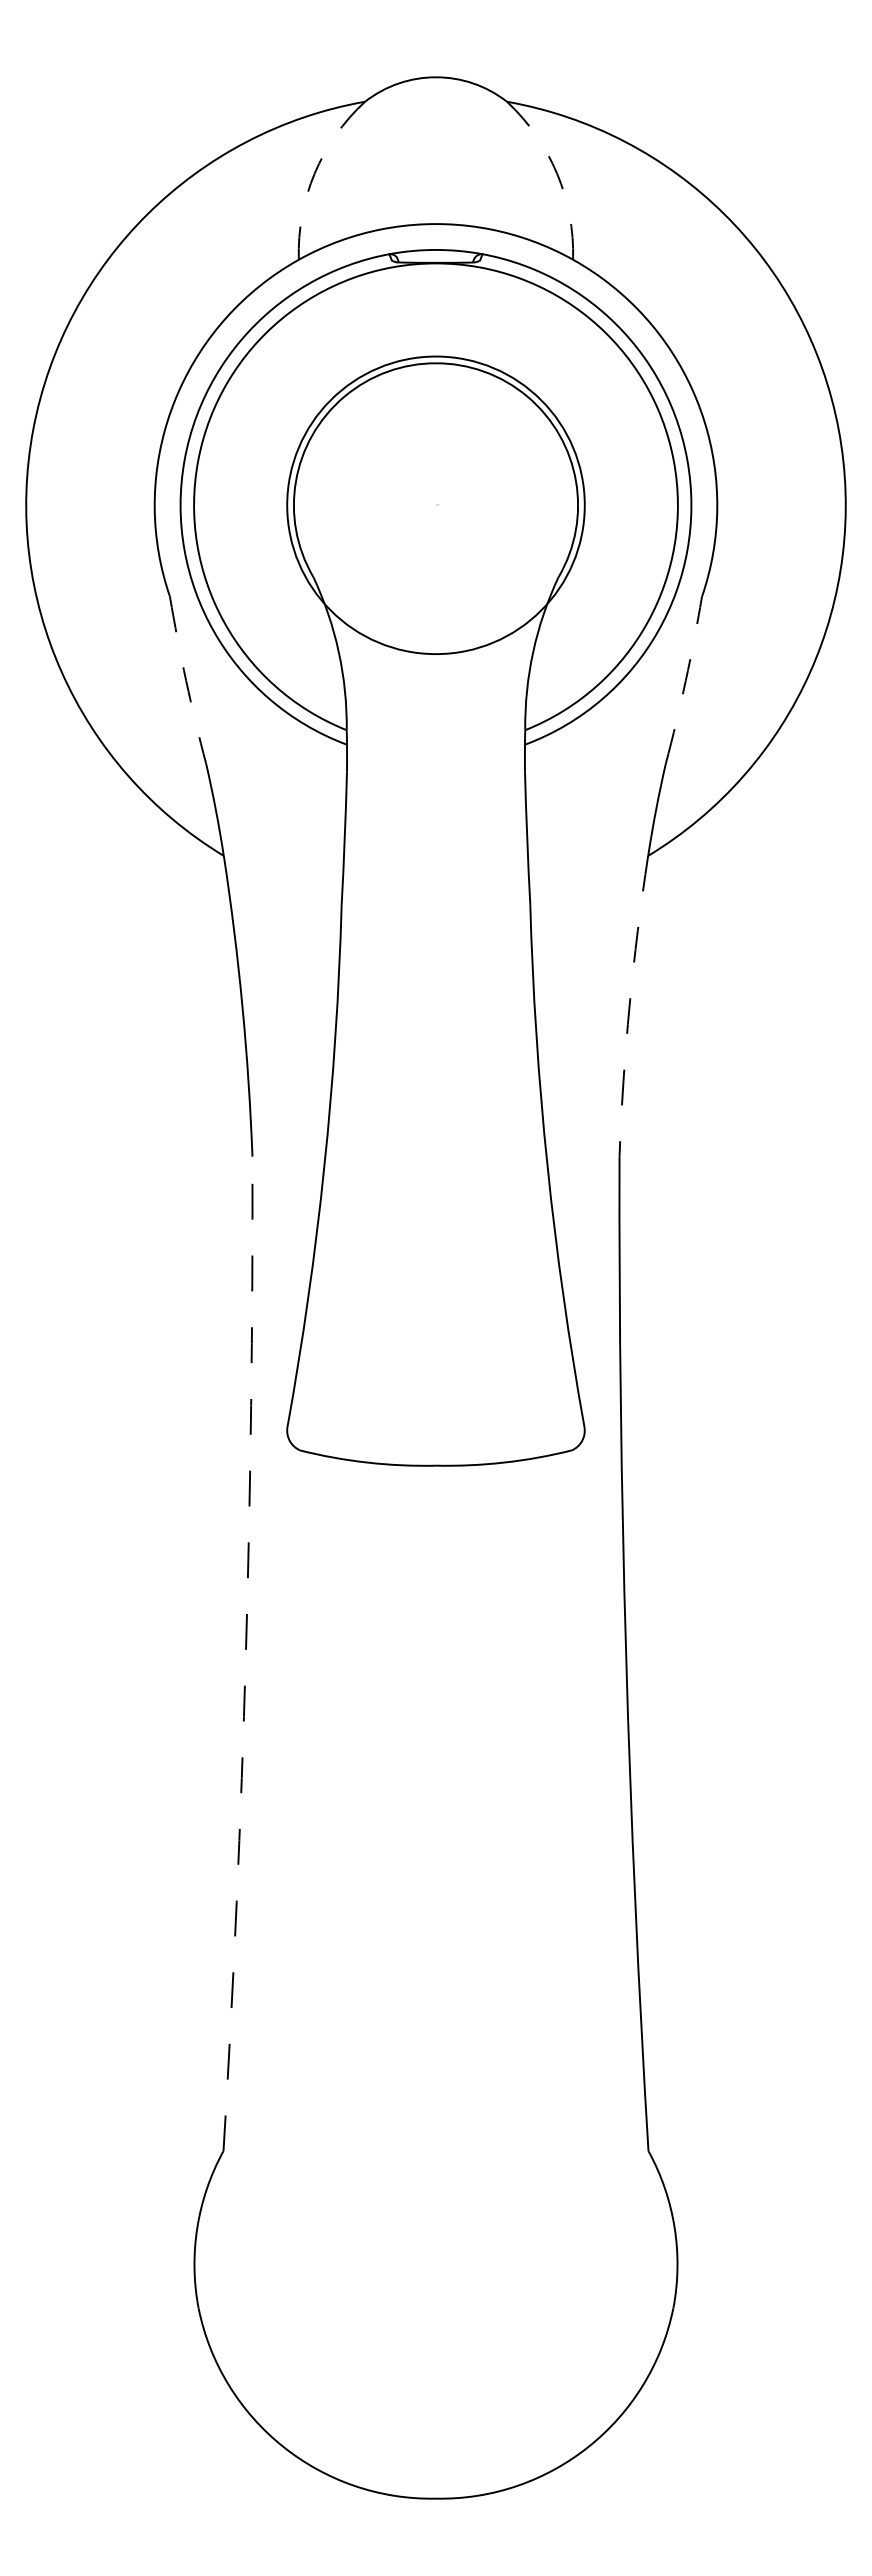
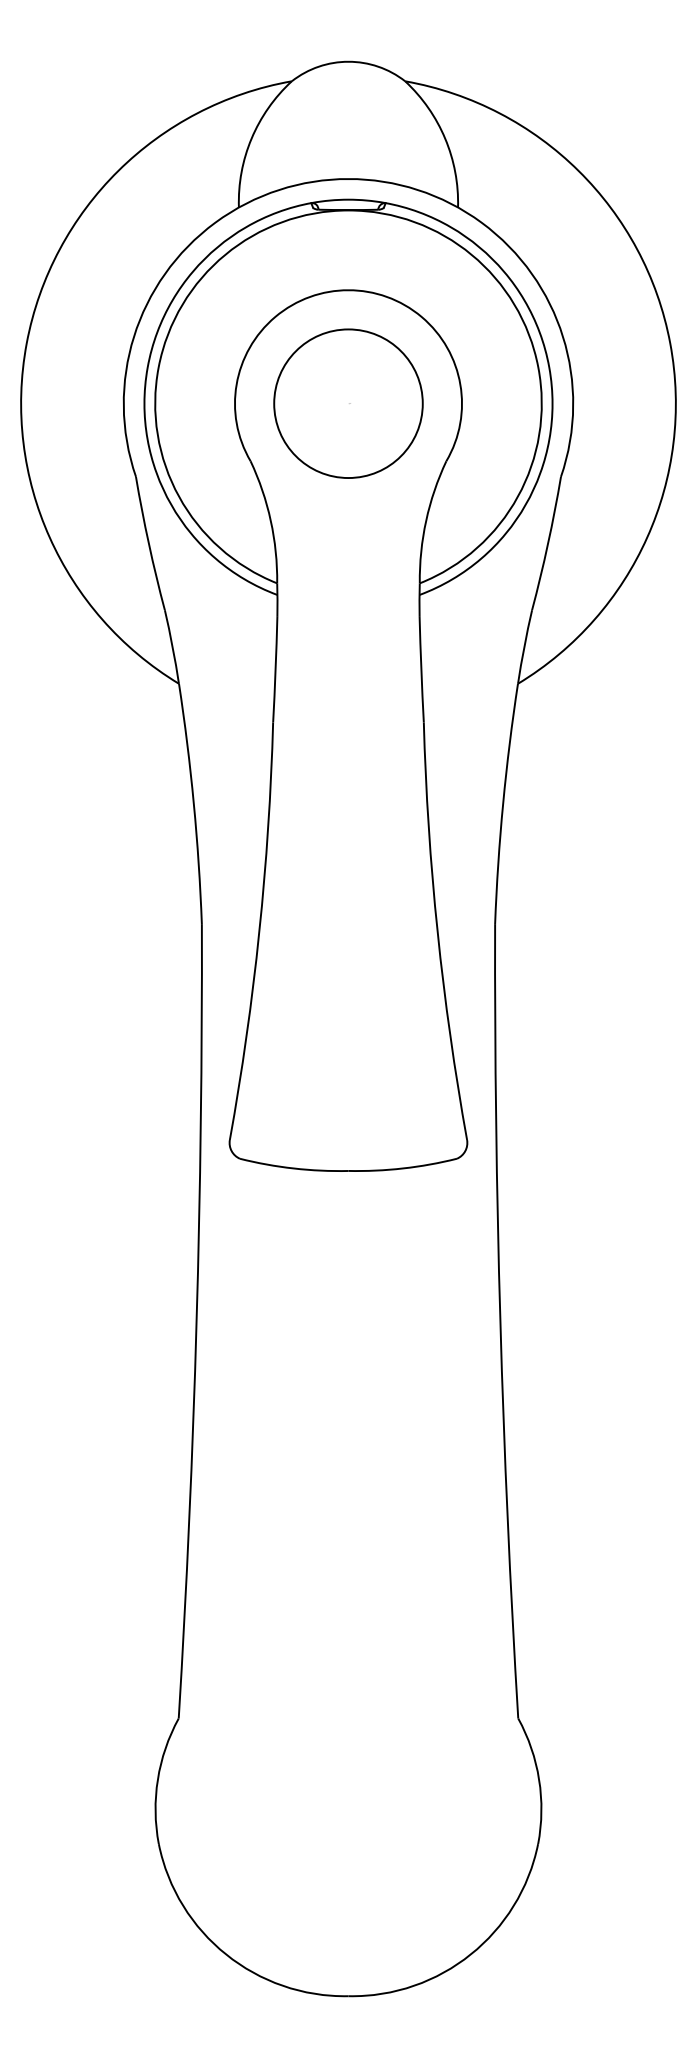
arc: (314, 173) -> (251, 138), dashed -> solid
arc: (557, 173) -> (445, 138), dashed -> solid
circle: (435, 505) -> (348, 403), size x0.62
arc: (186, 680) -> (149, 543), dashed -> solid
arc: (685, 680) -> (547, 543), dashed -> solid
arc: (629, 1005) -> (503, 803), dashed -> solid
arc: (245, 1654) -> (196, 1321), dashed -> solid

